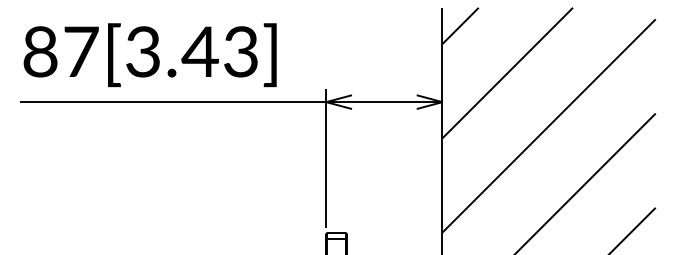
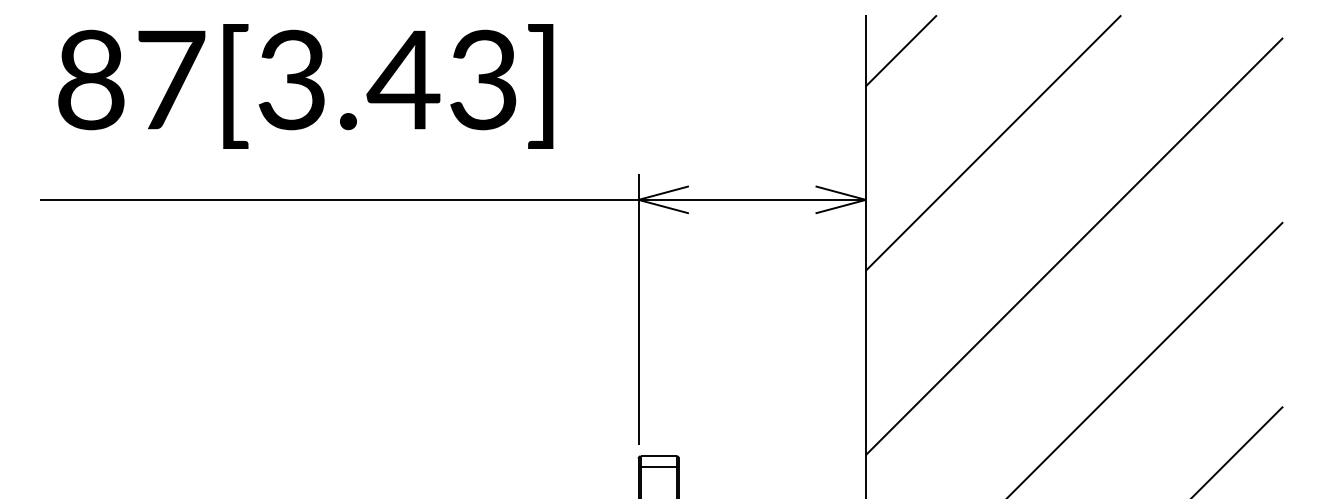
text: (149, 55) -> (304, 87), moved

